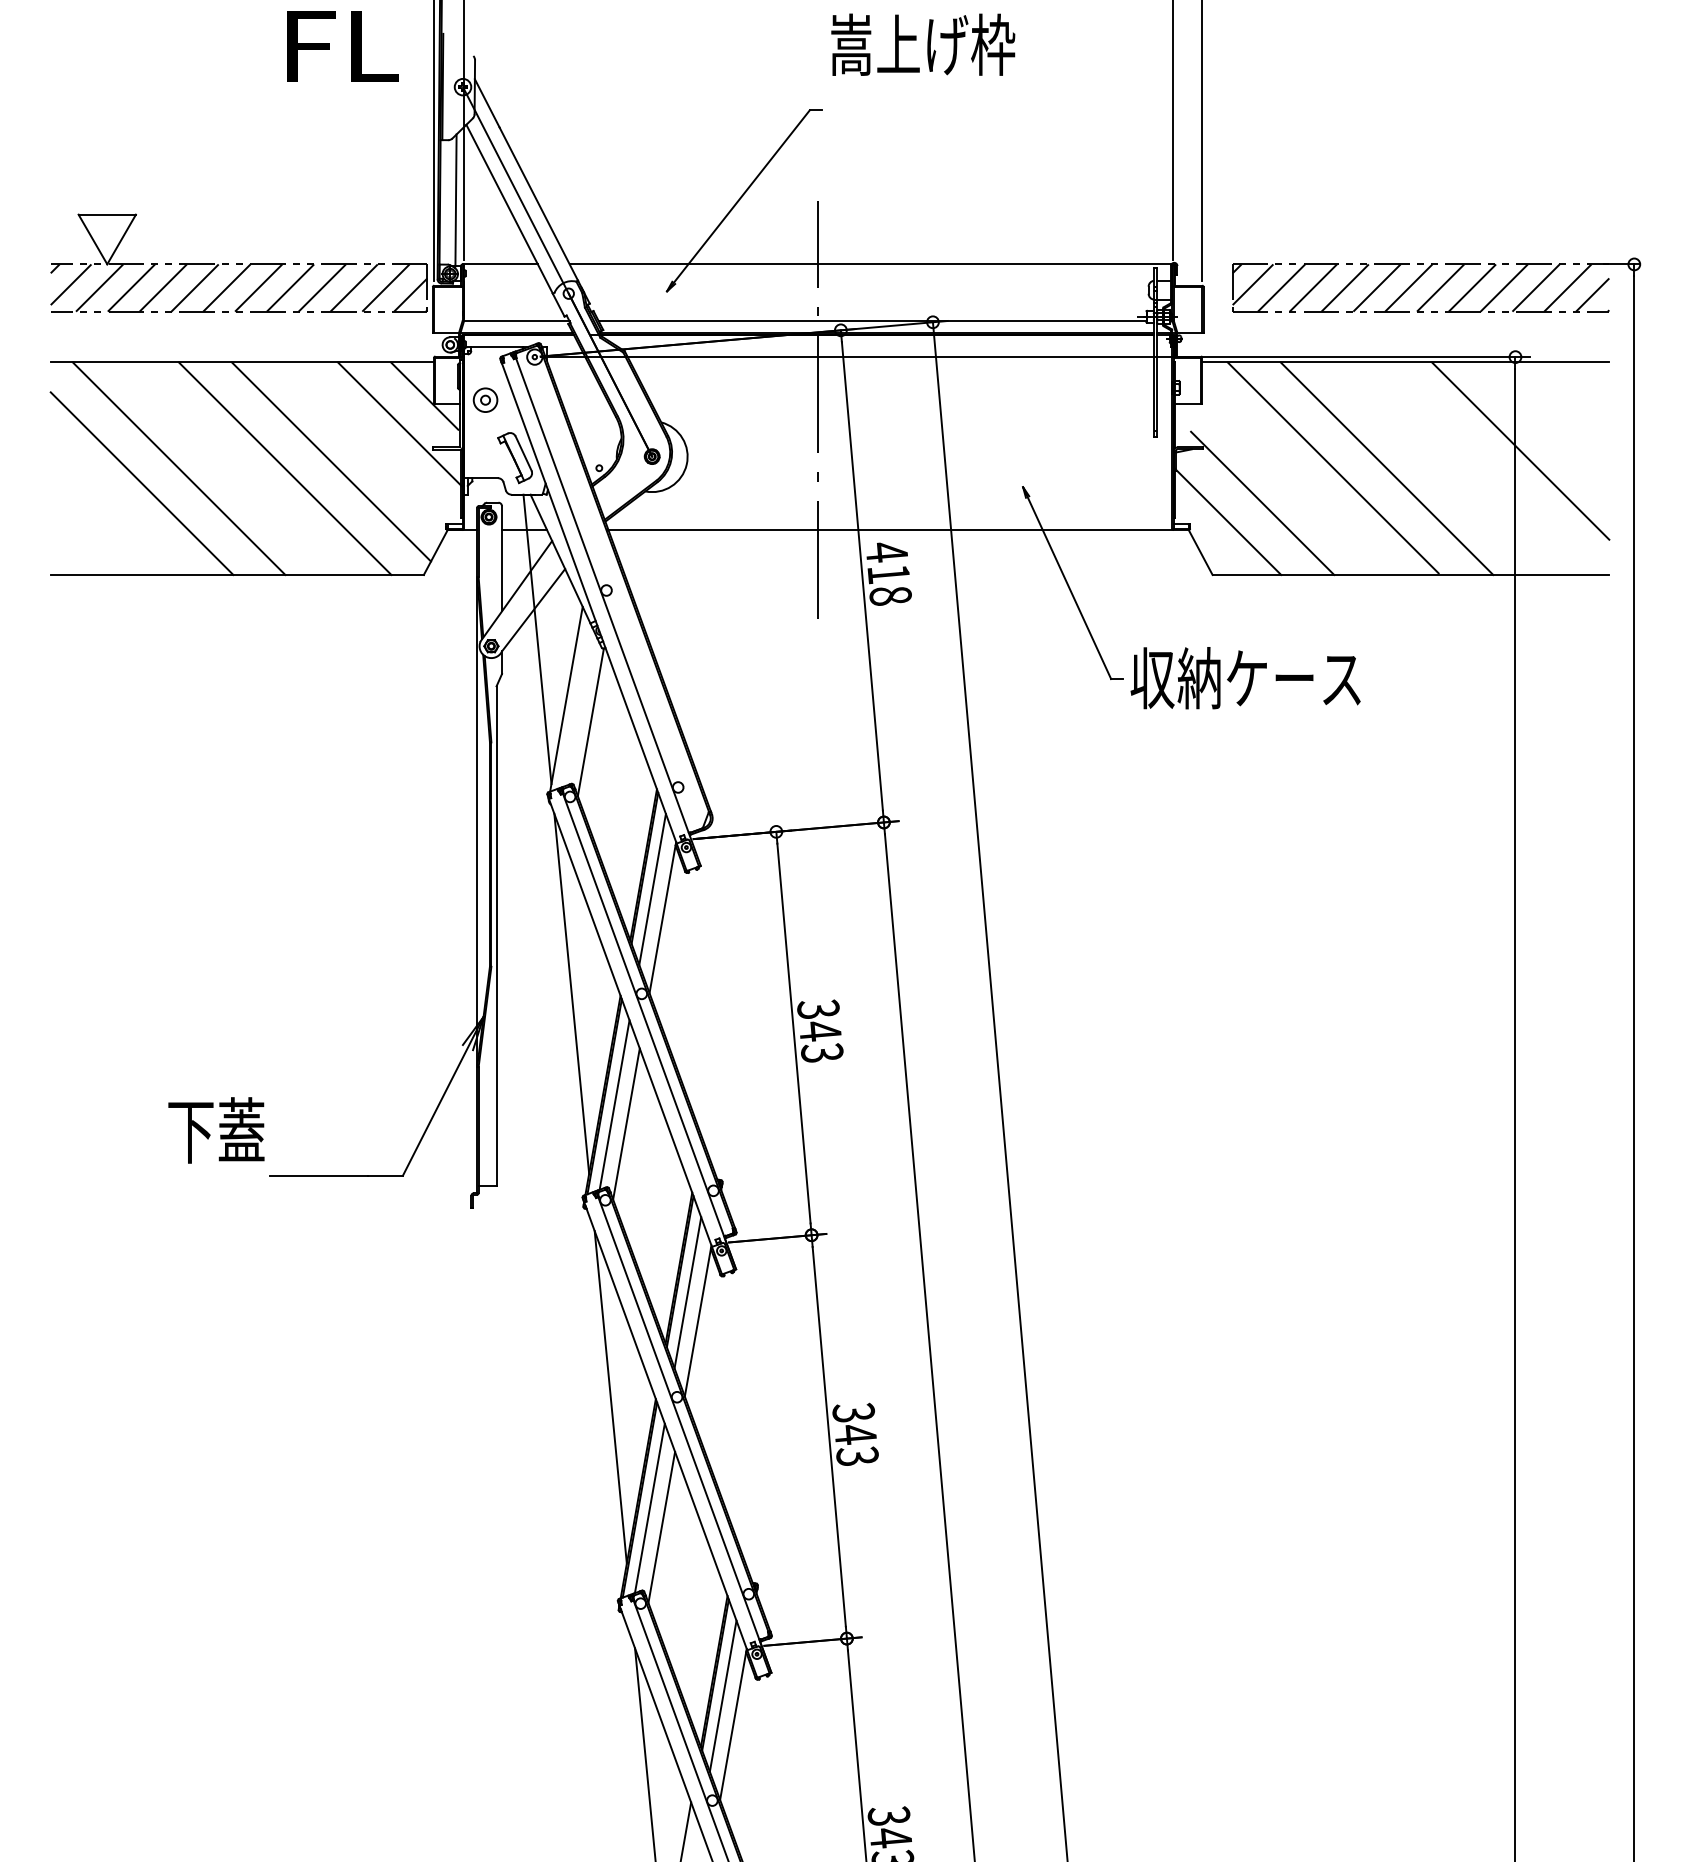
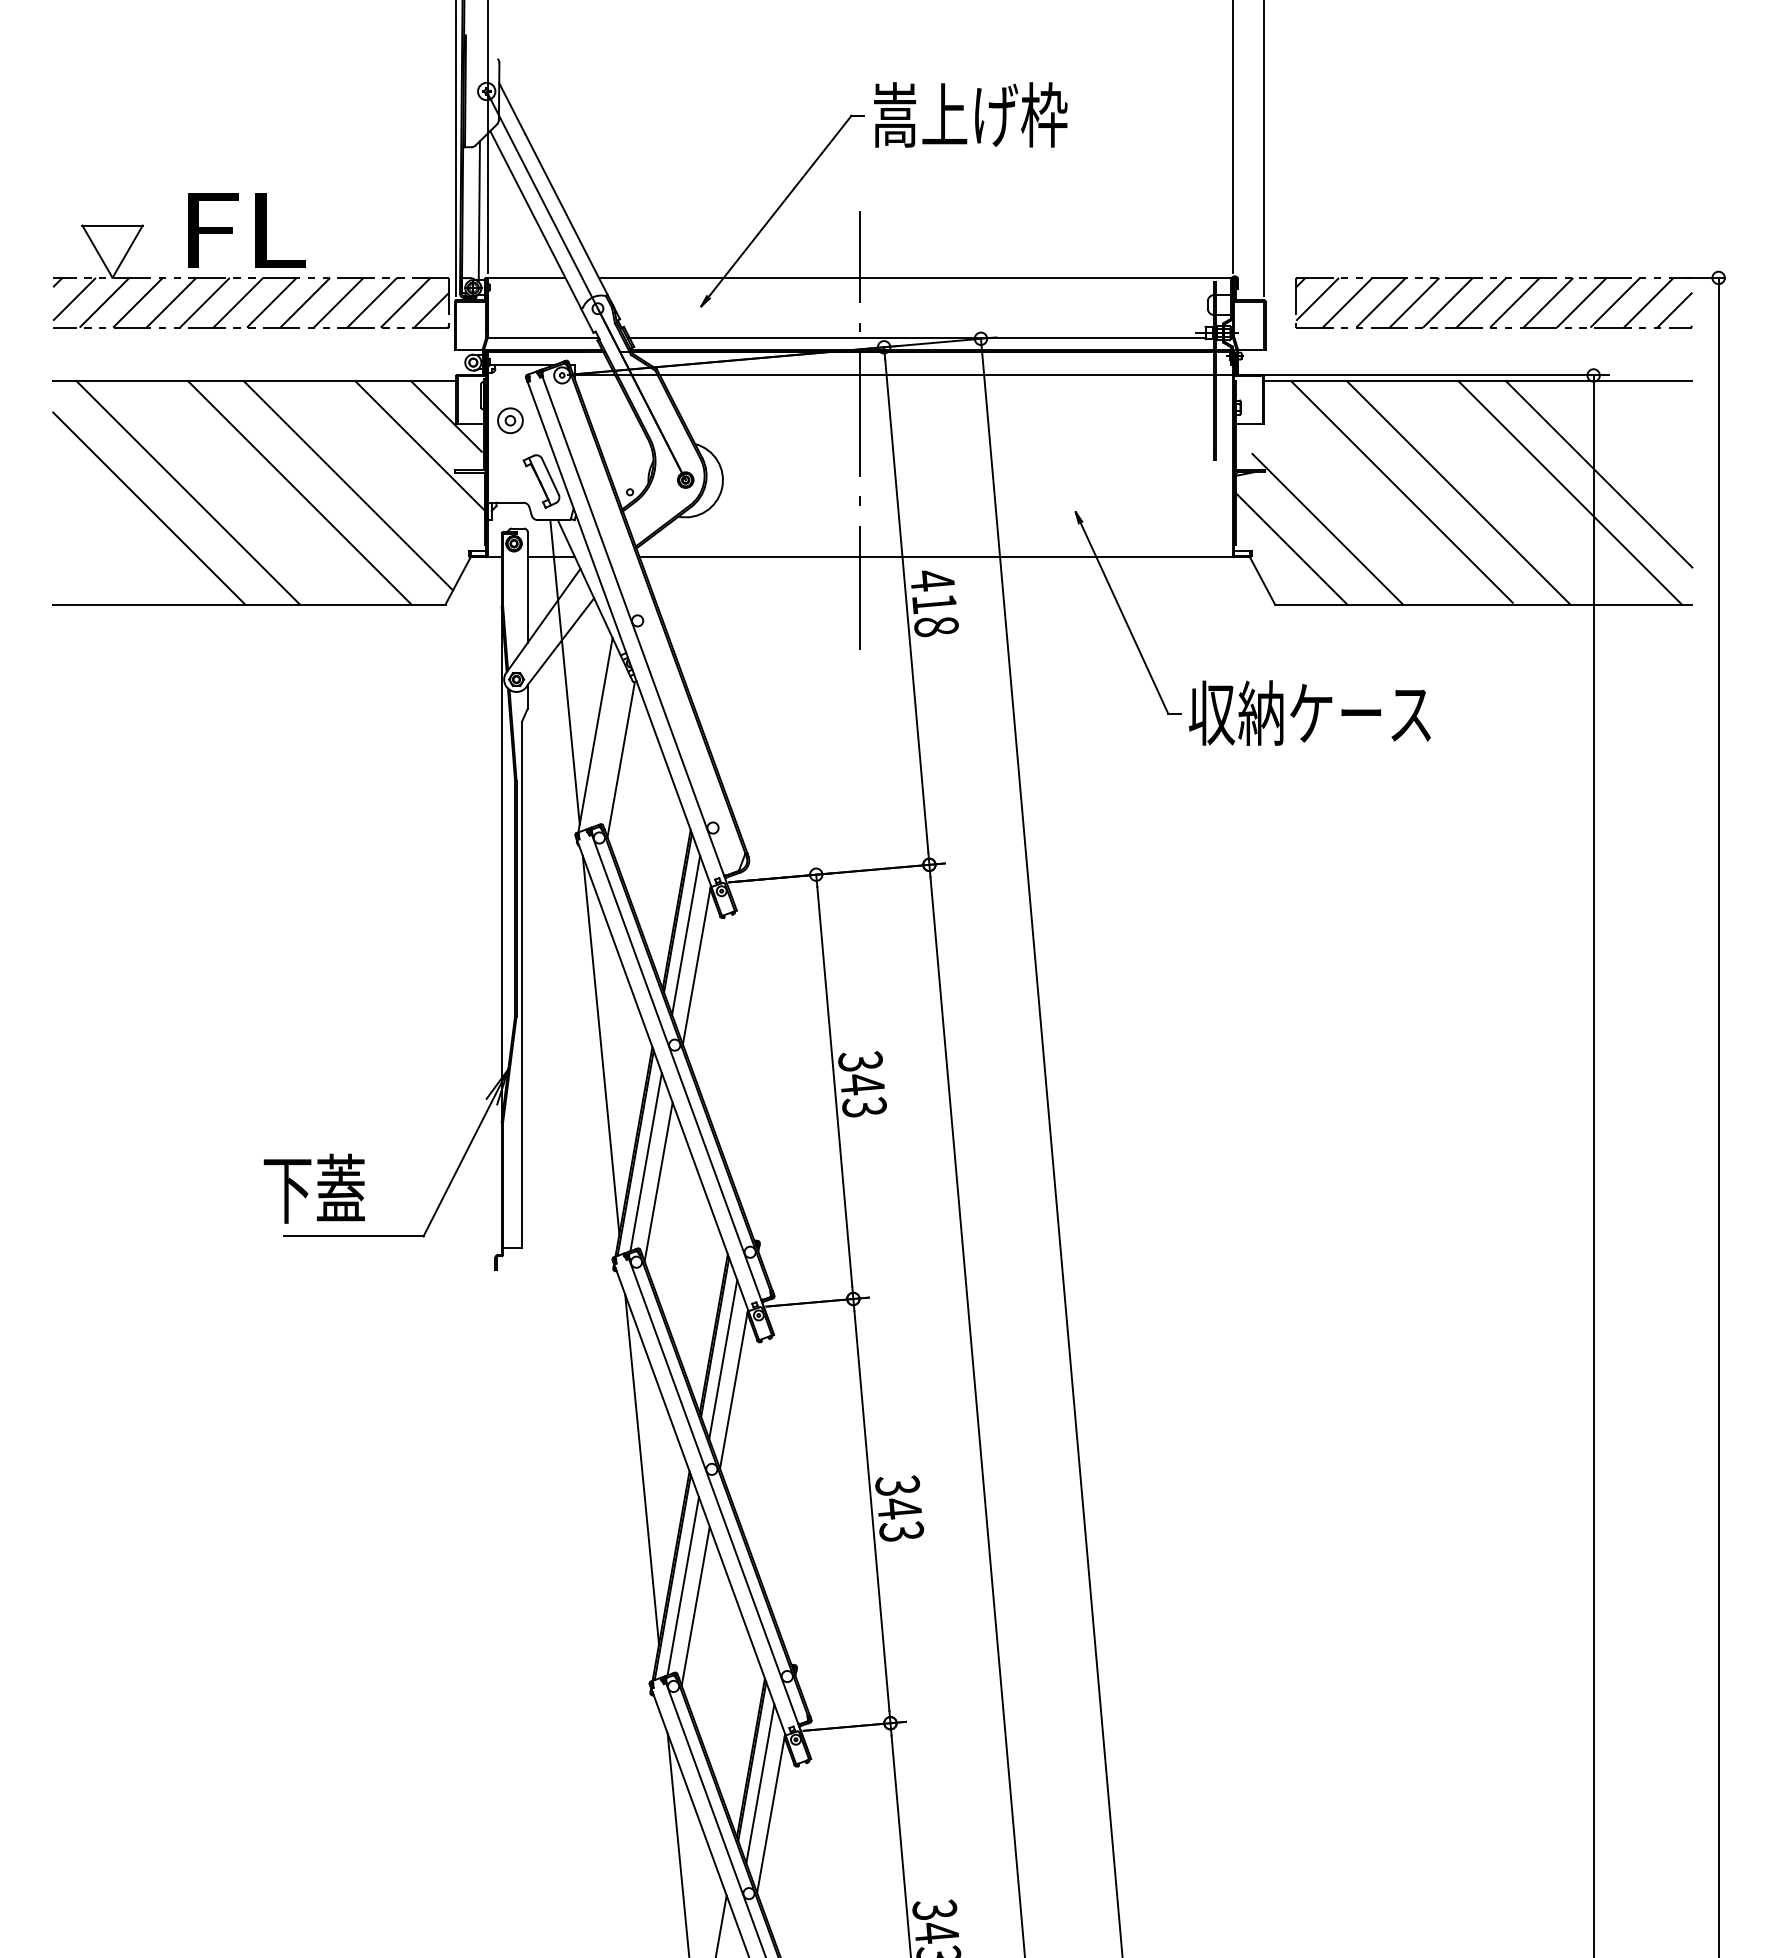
text: (922, 44) -> (970, 114), moved
text: (343, 46) -> (246, 230), moved
line: (1492, 468) -> (1569, 492), added
text: (215, 1130) -> (313, 1188), moved

